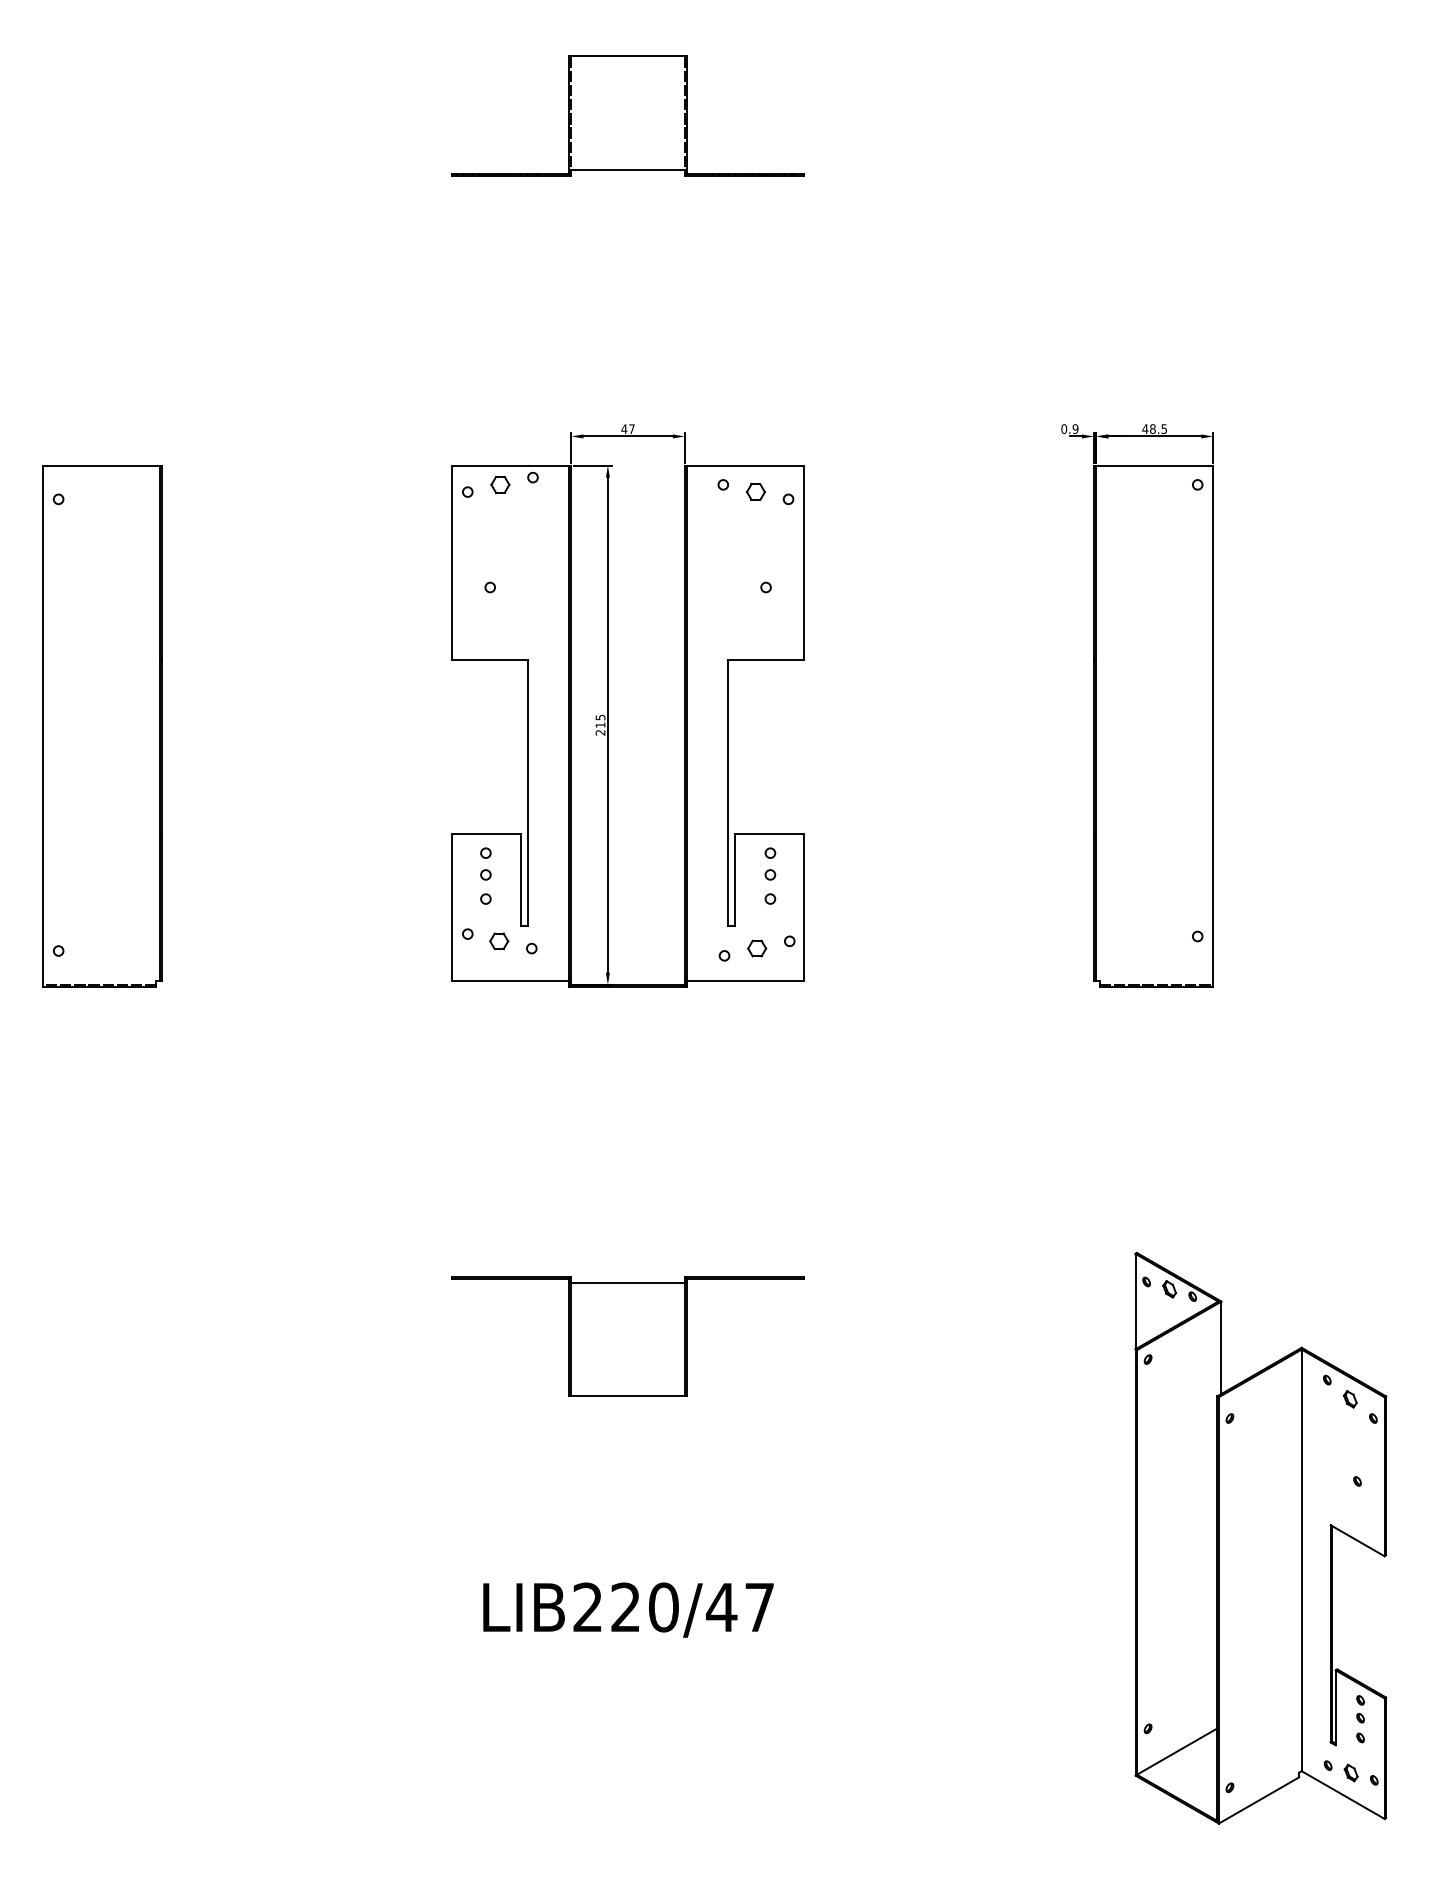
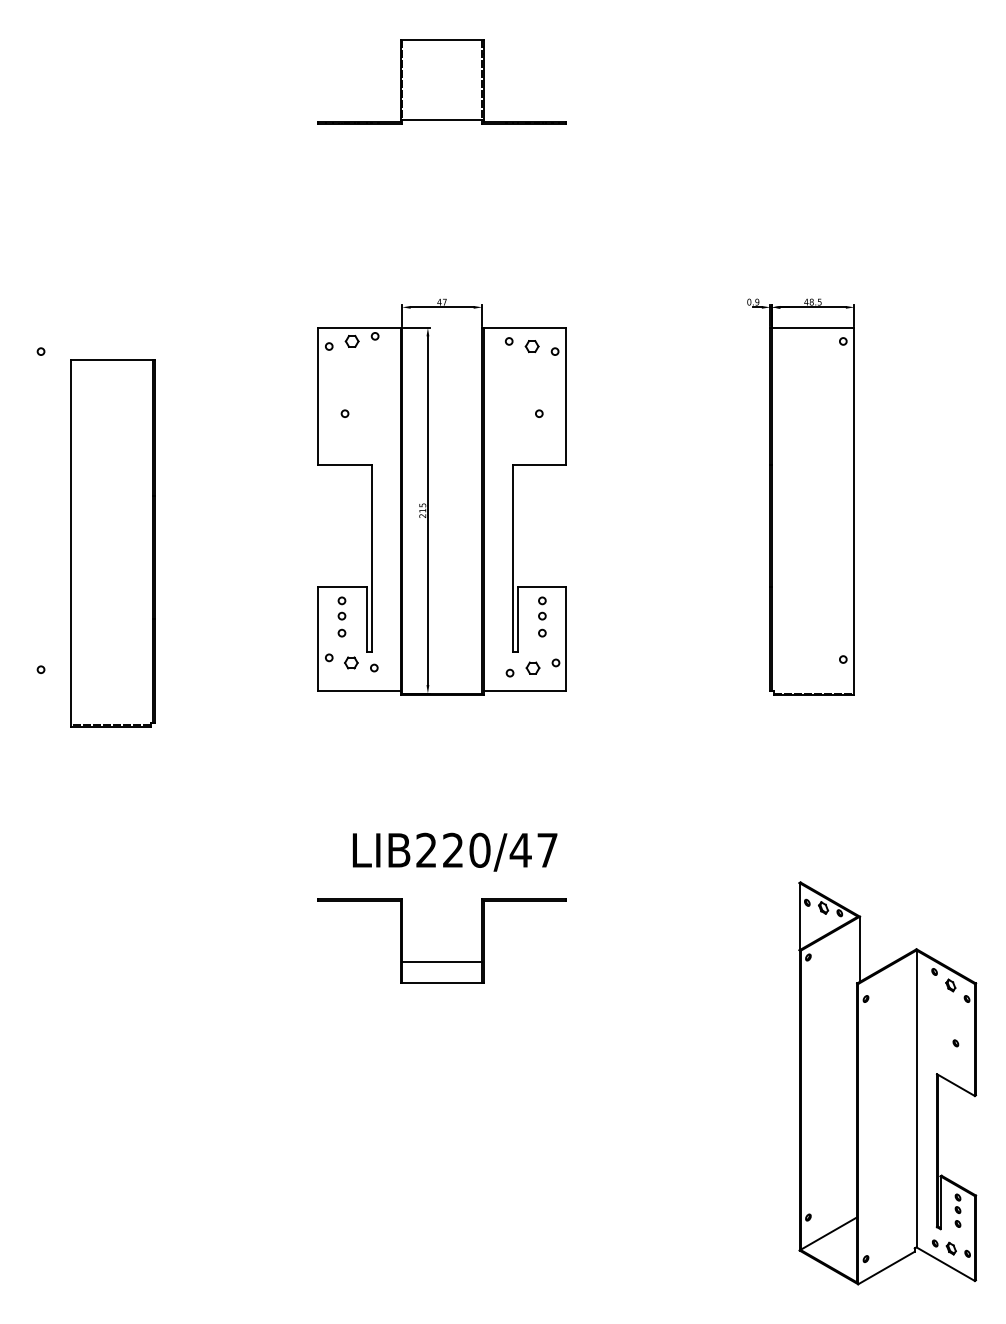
part: (102, 726) -> (112, 543), moved
line: (627, 1282) -> (441, 962), moved
text: (628, 1609) -> (455, 851), moved

